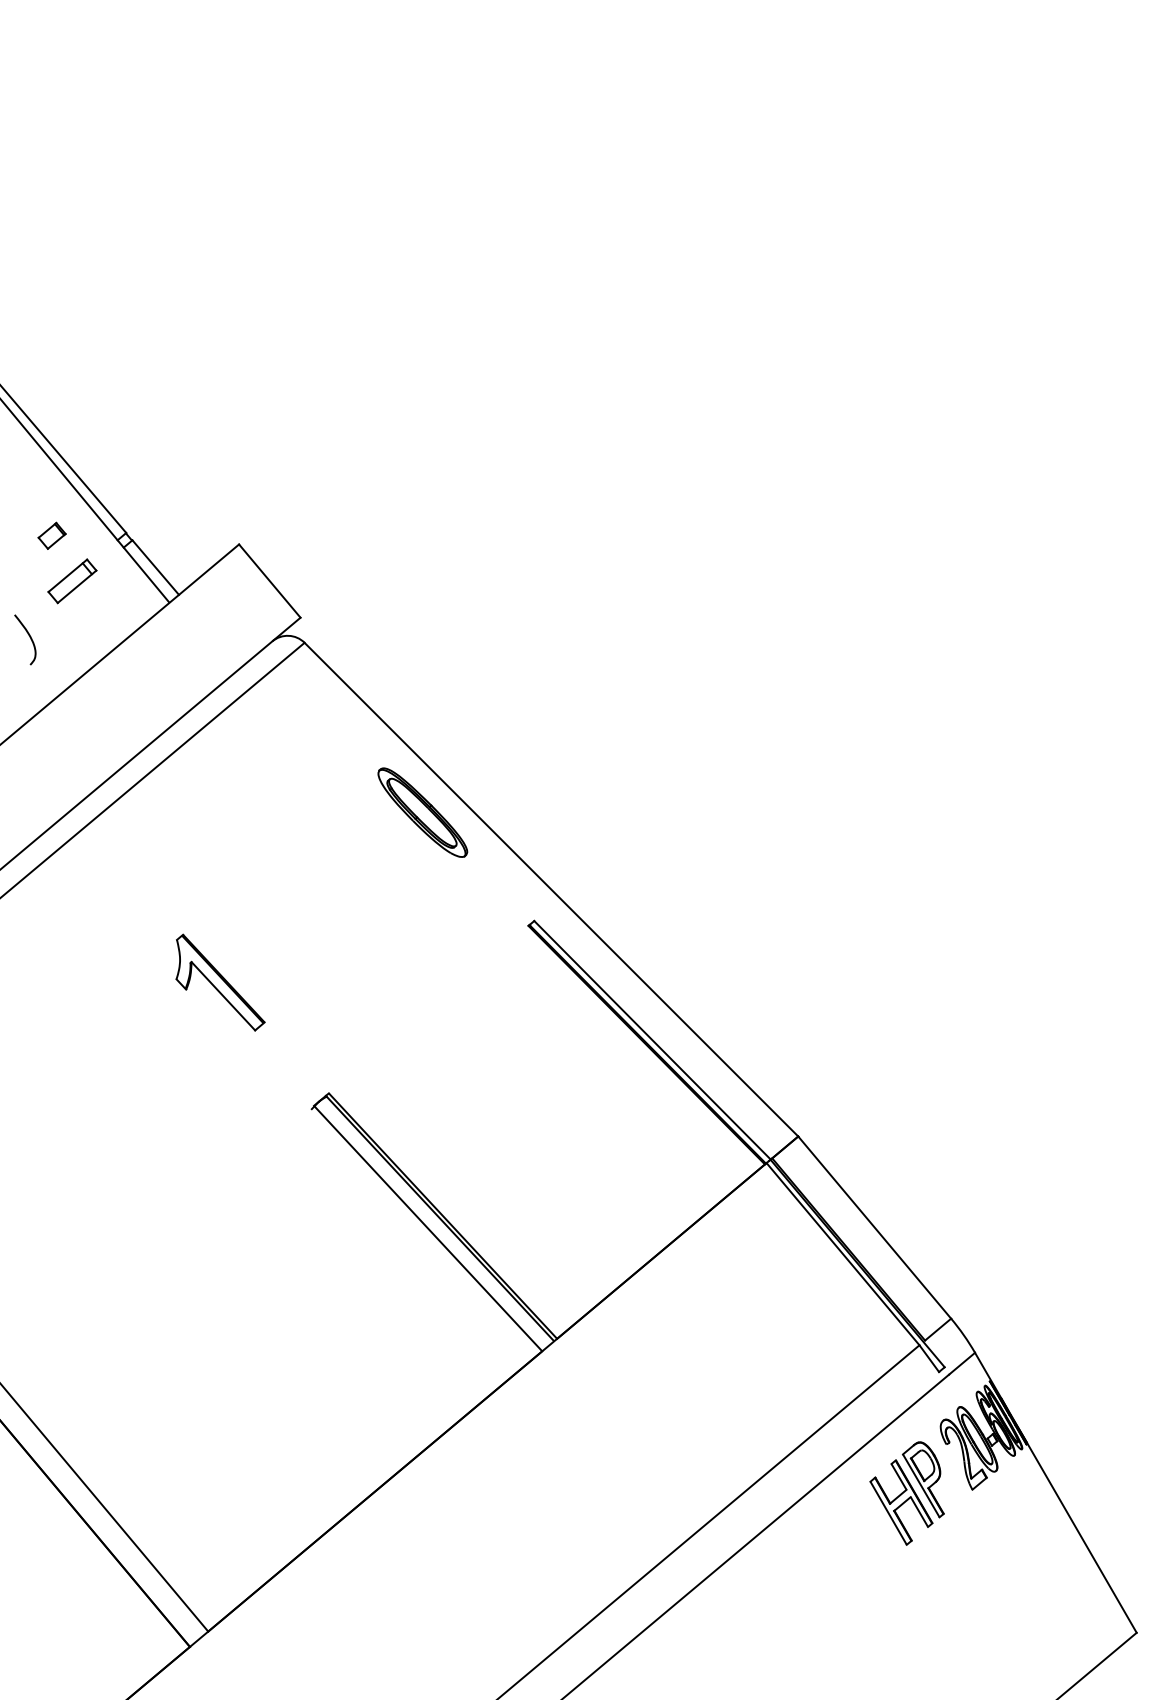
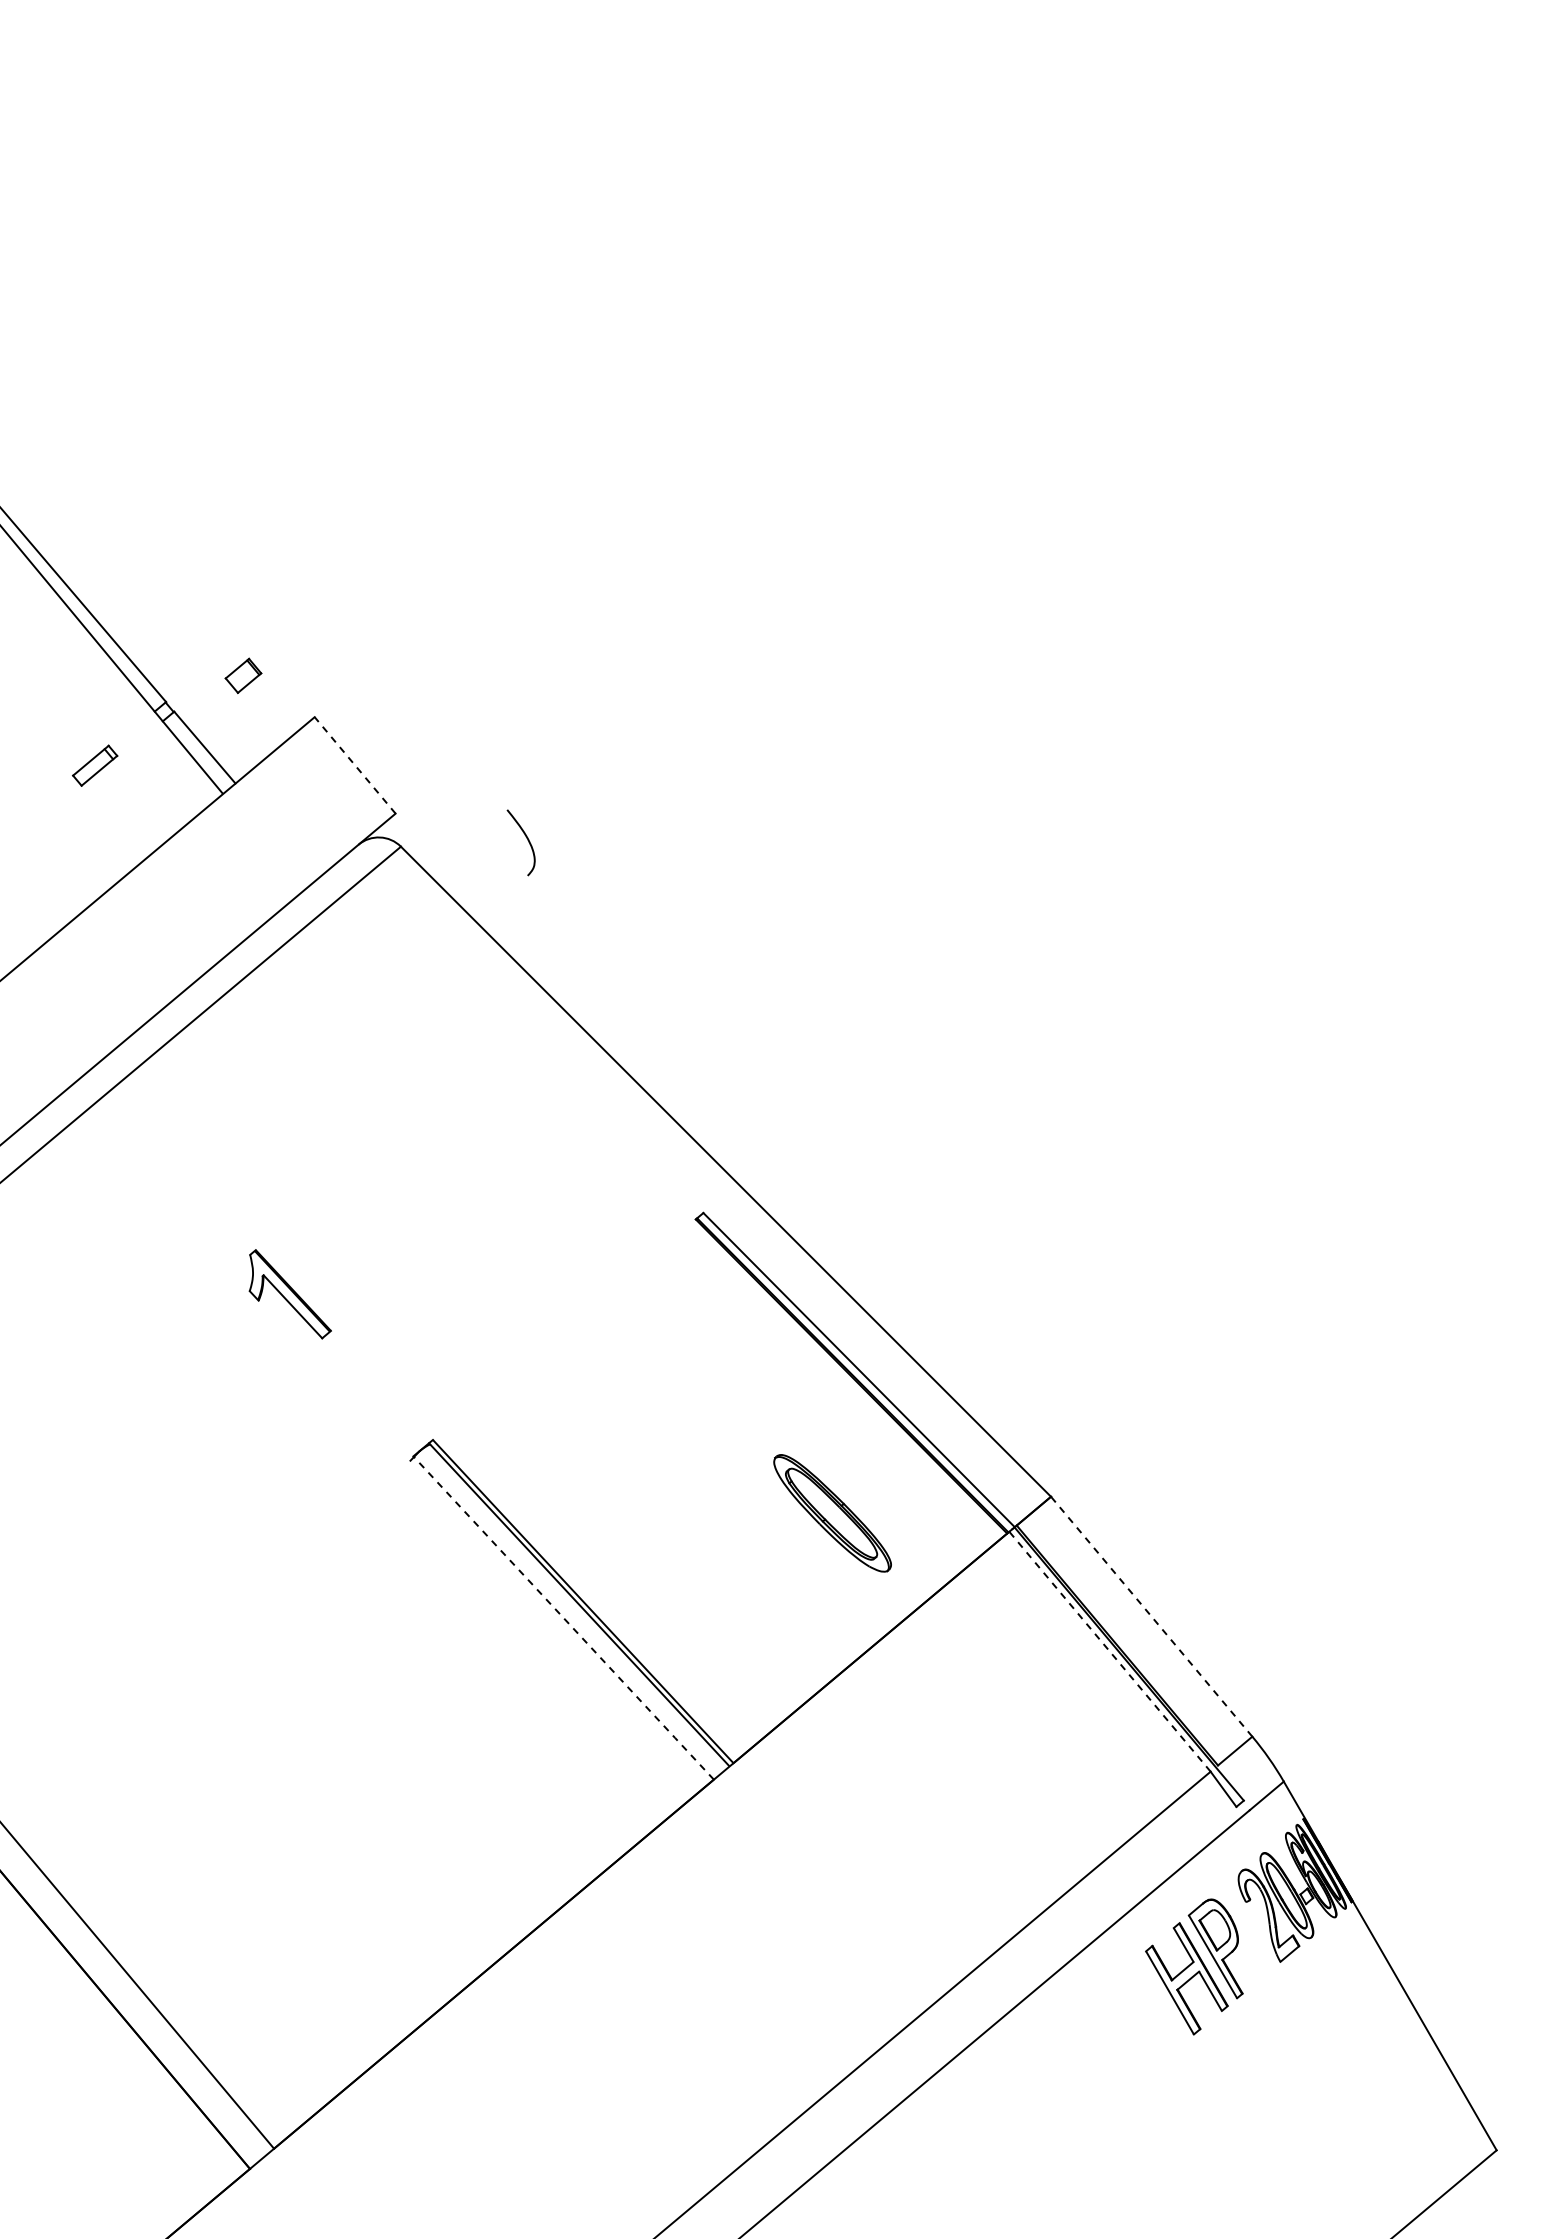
part: (52, 535) -> (243, 675), moved
part: (71, 581) -> (94, 765), size x0.7
line: (270, 581) -> (355, 765), solid -> dashed
curve: (29, 636) -> (526, 838), moved
part: (422, 812) -> (832, 1513), moved
part: (220, 982) -> (290, 1294), size x0.7
line: (874, 1227) -> (1151, 1616), solid -> dashed
line: (428, 1228) -> (563, 1618), solid -> dashed
line: (843, 1254) -> (1110, 1651), solid -> dashed

